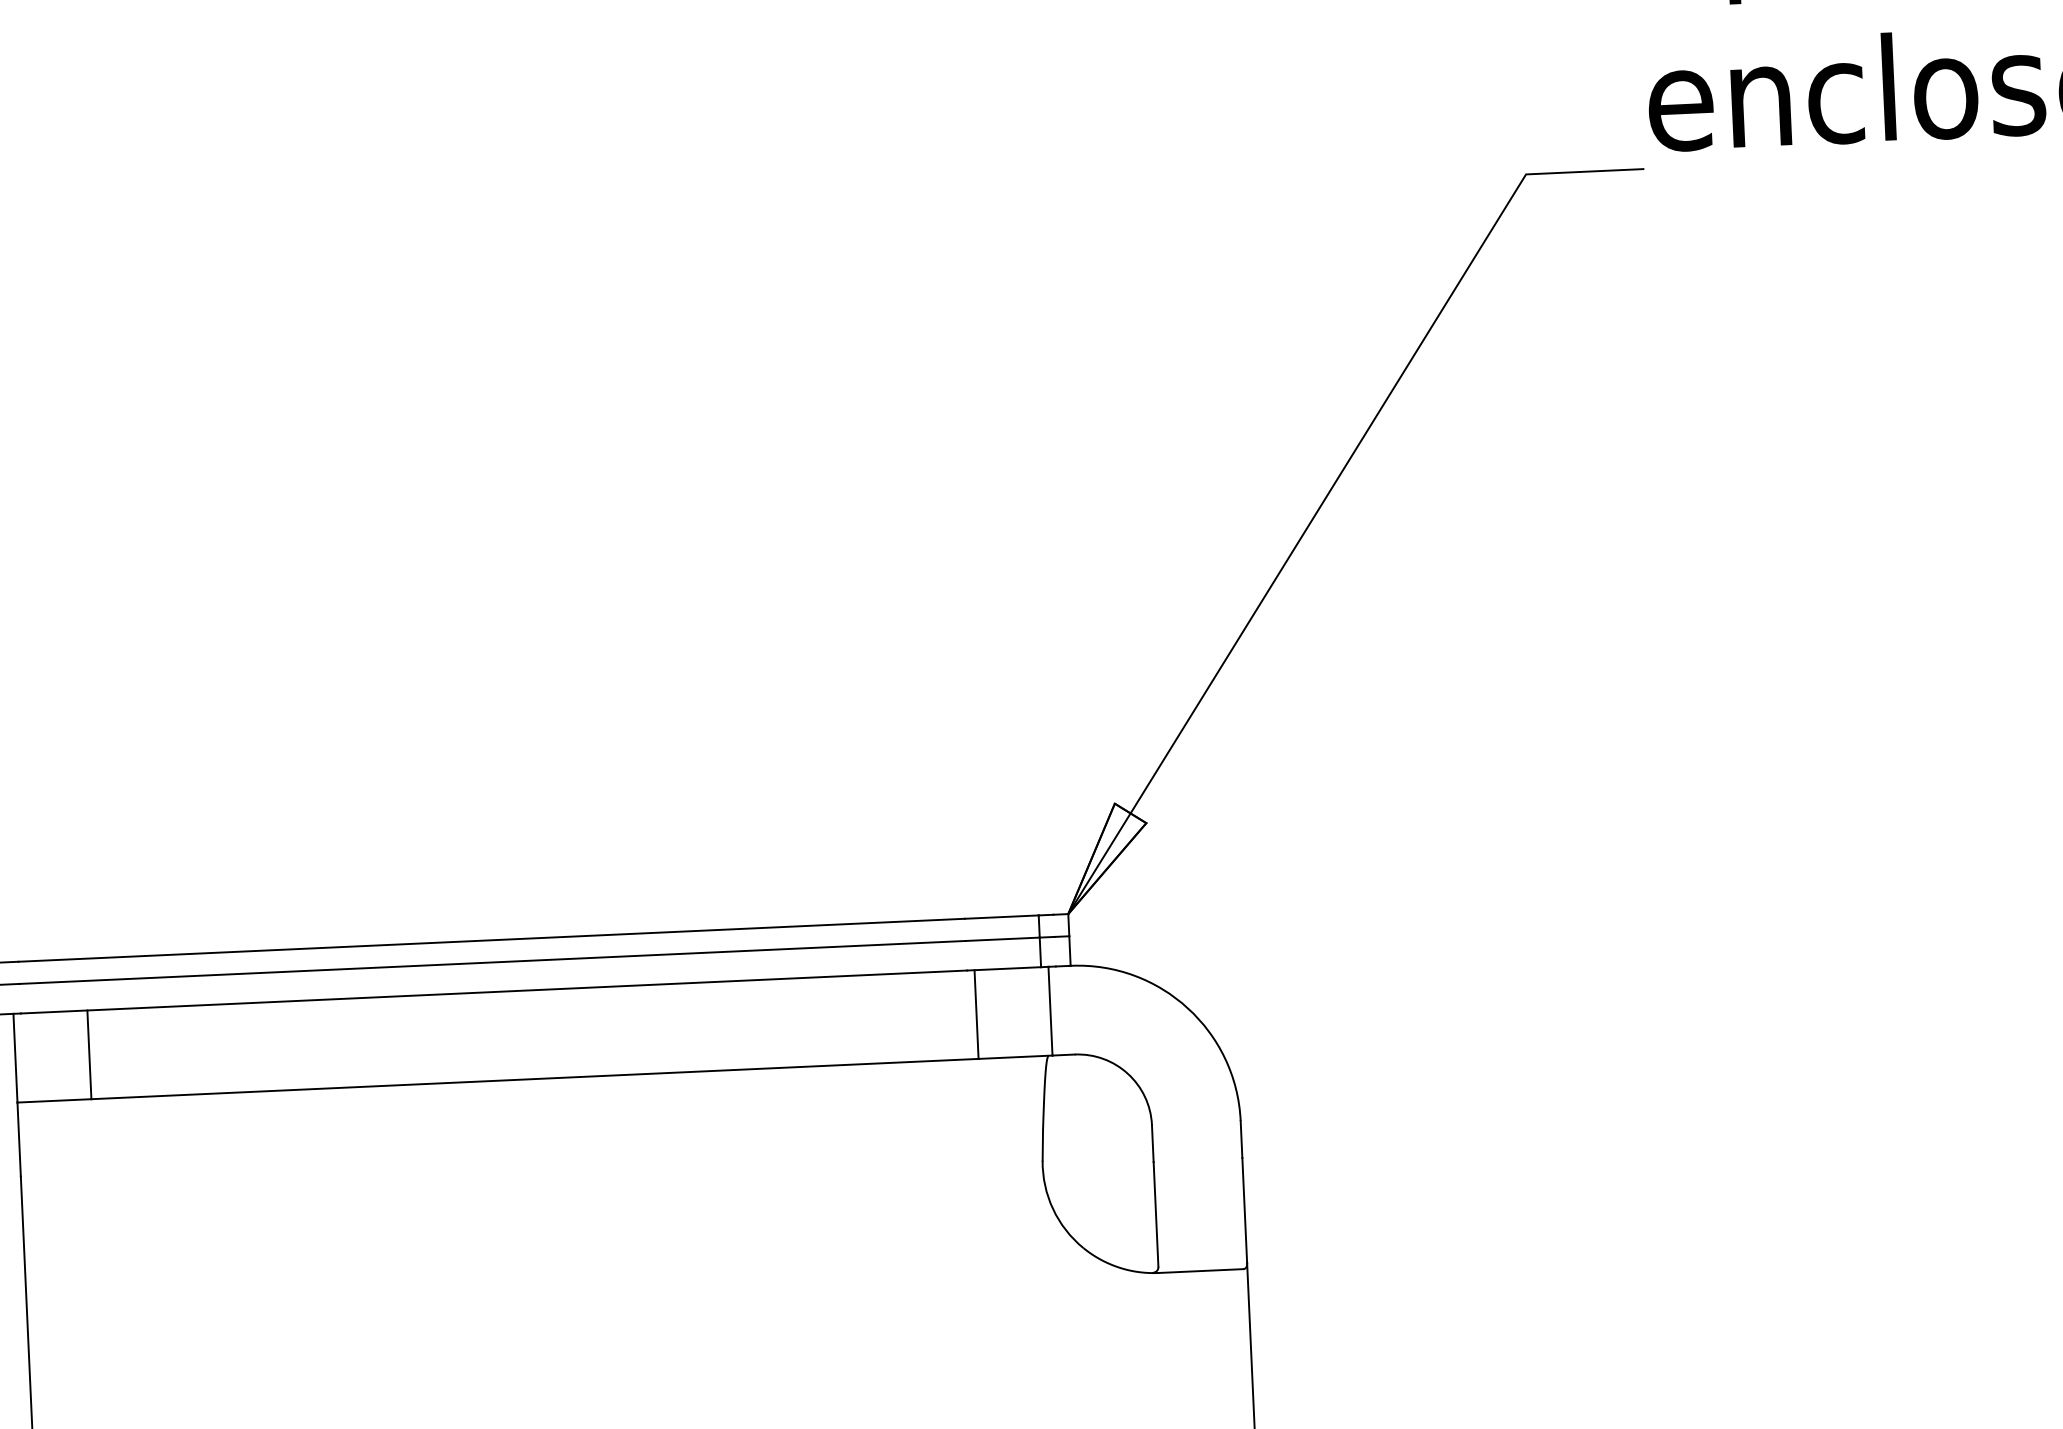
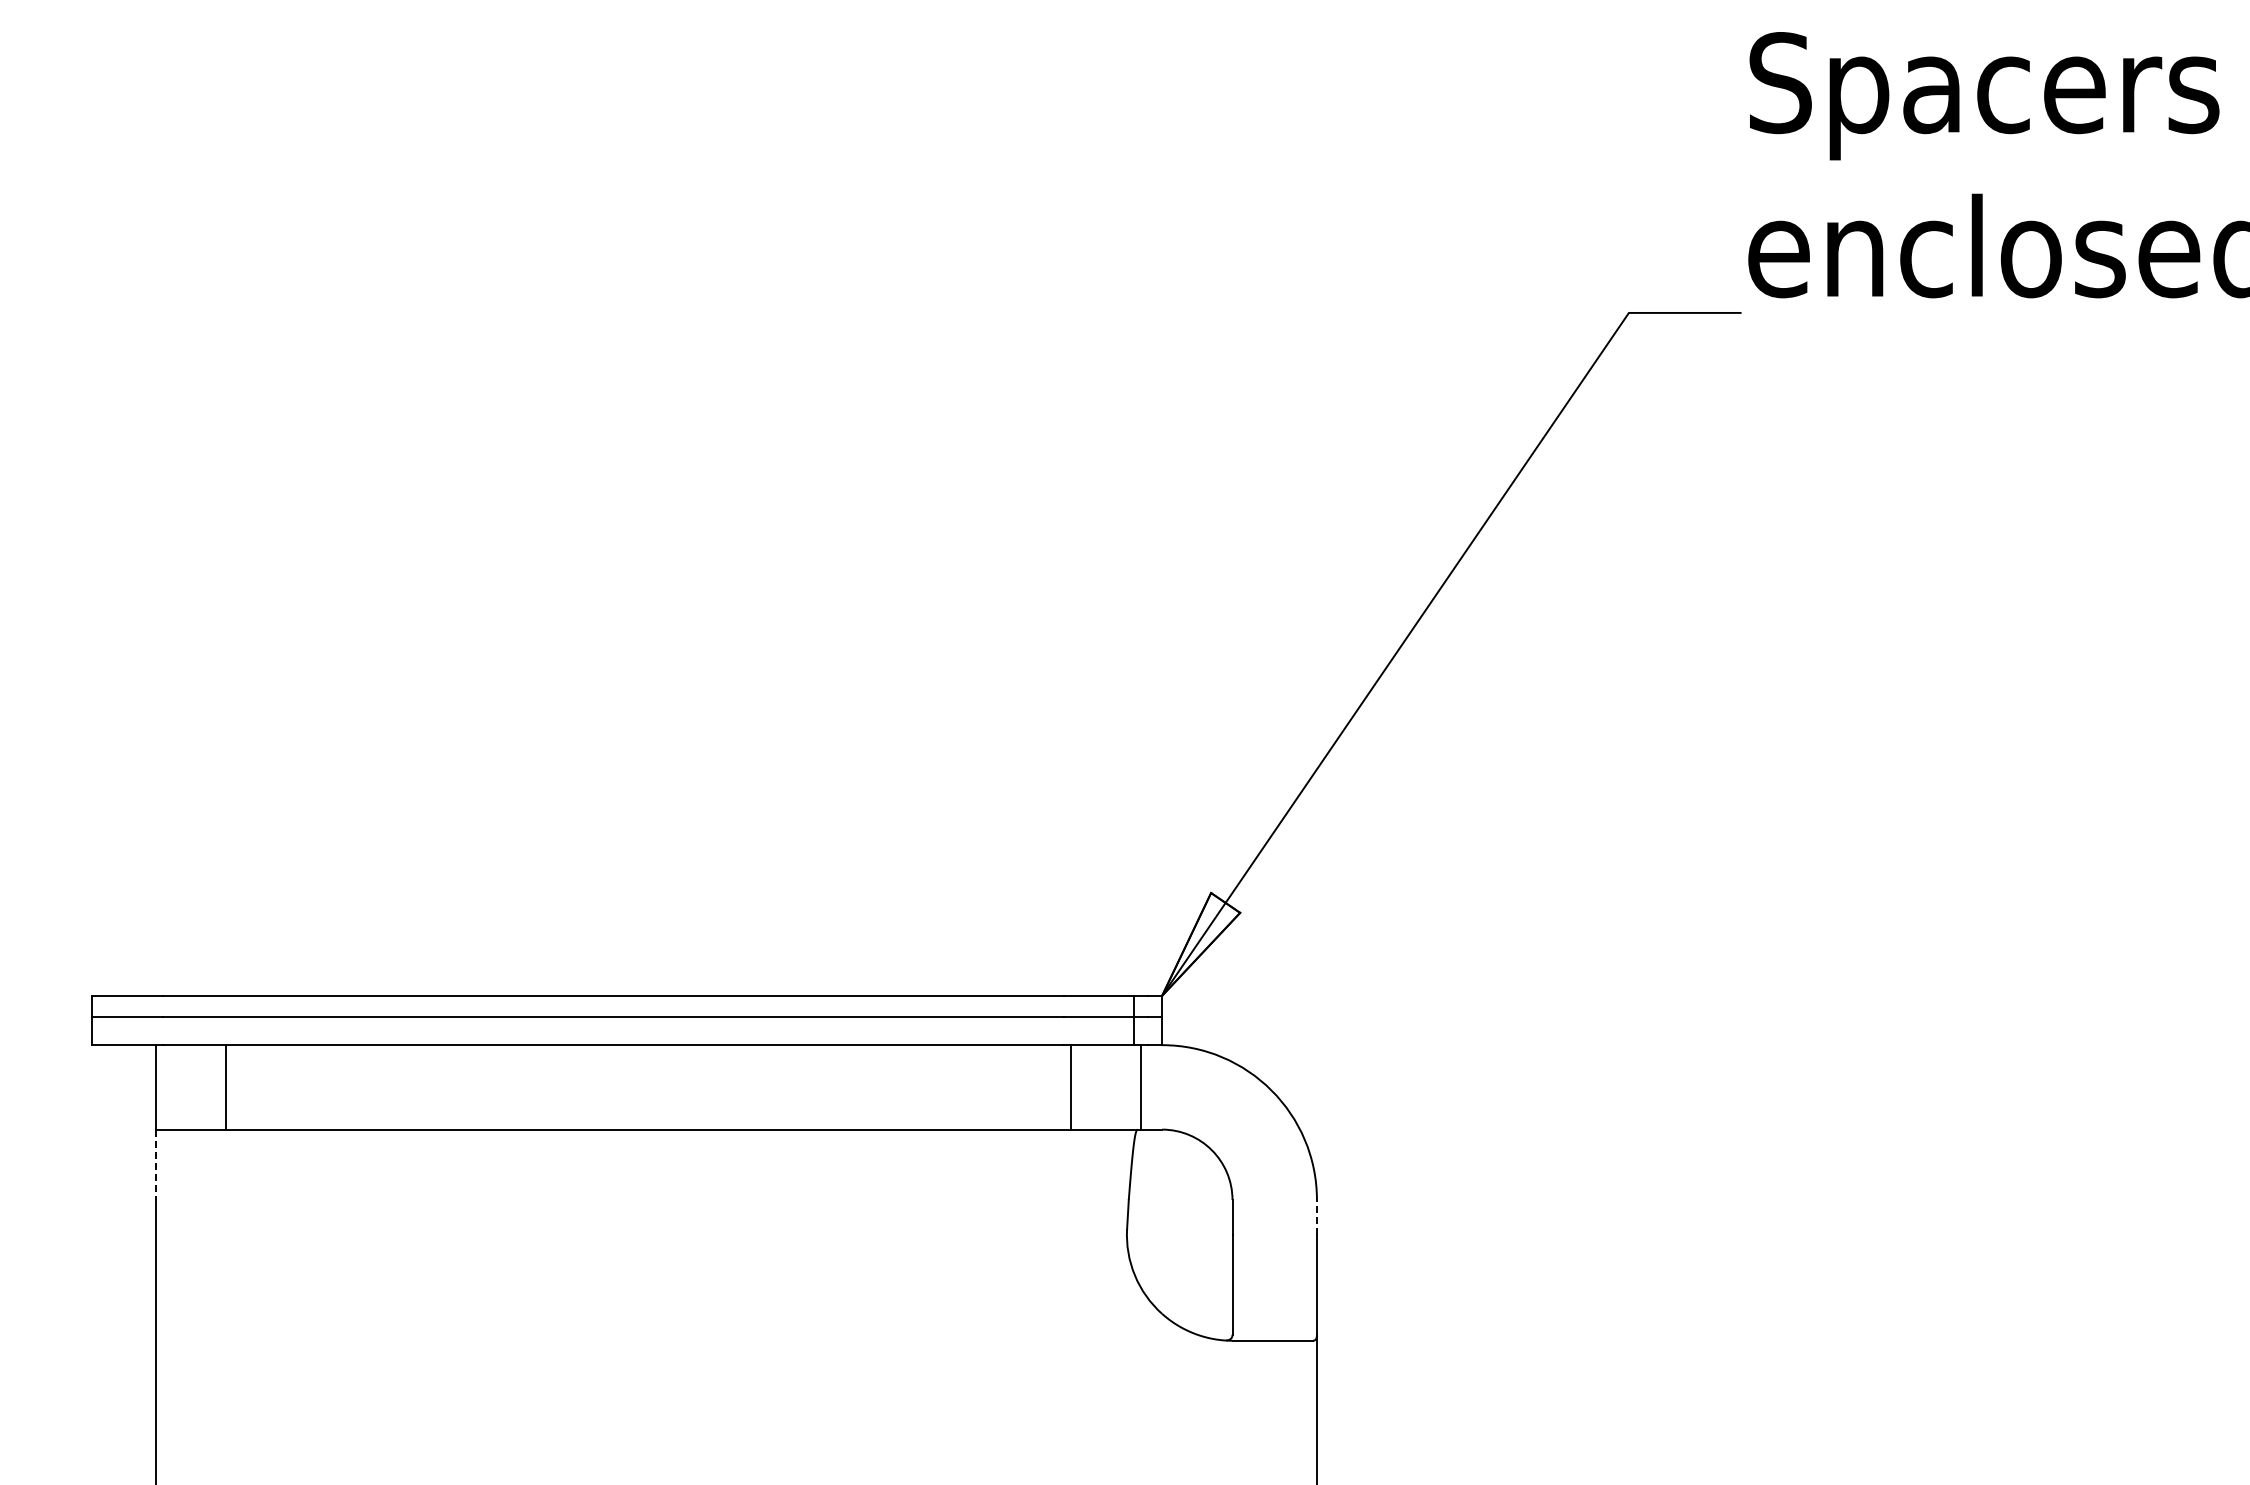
line: (1241, 1139) -> (1316, 1217), solid -> dashed
line: (19, 1140) -> (155, 1165), solid -> dashed

